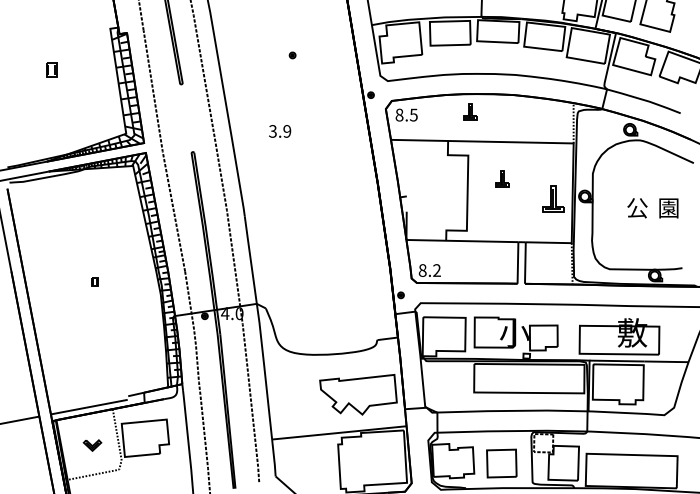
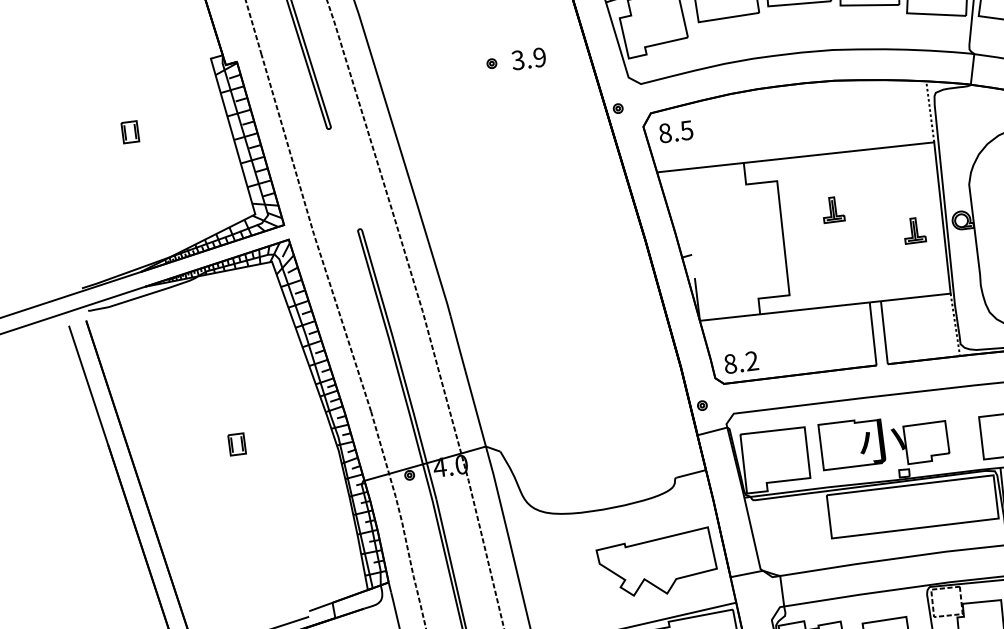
part: (470, 111) -> (771, 114), removed
text: (280, 131) -> (529, 58), moved
part: (553, 198) -> (914, 229), size x0.62
part: (94, 281) -> (235, 444), size x1.67

